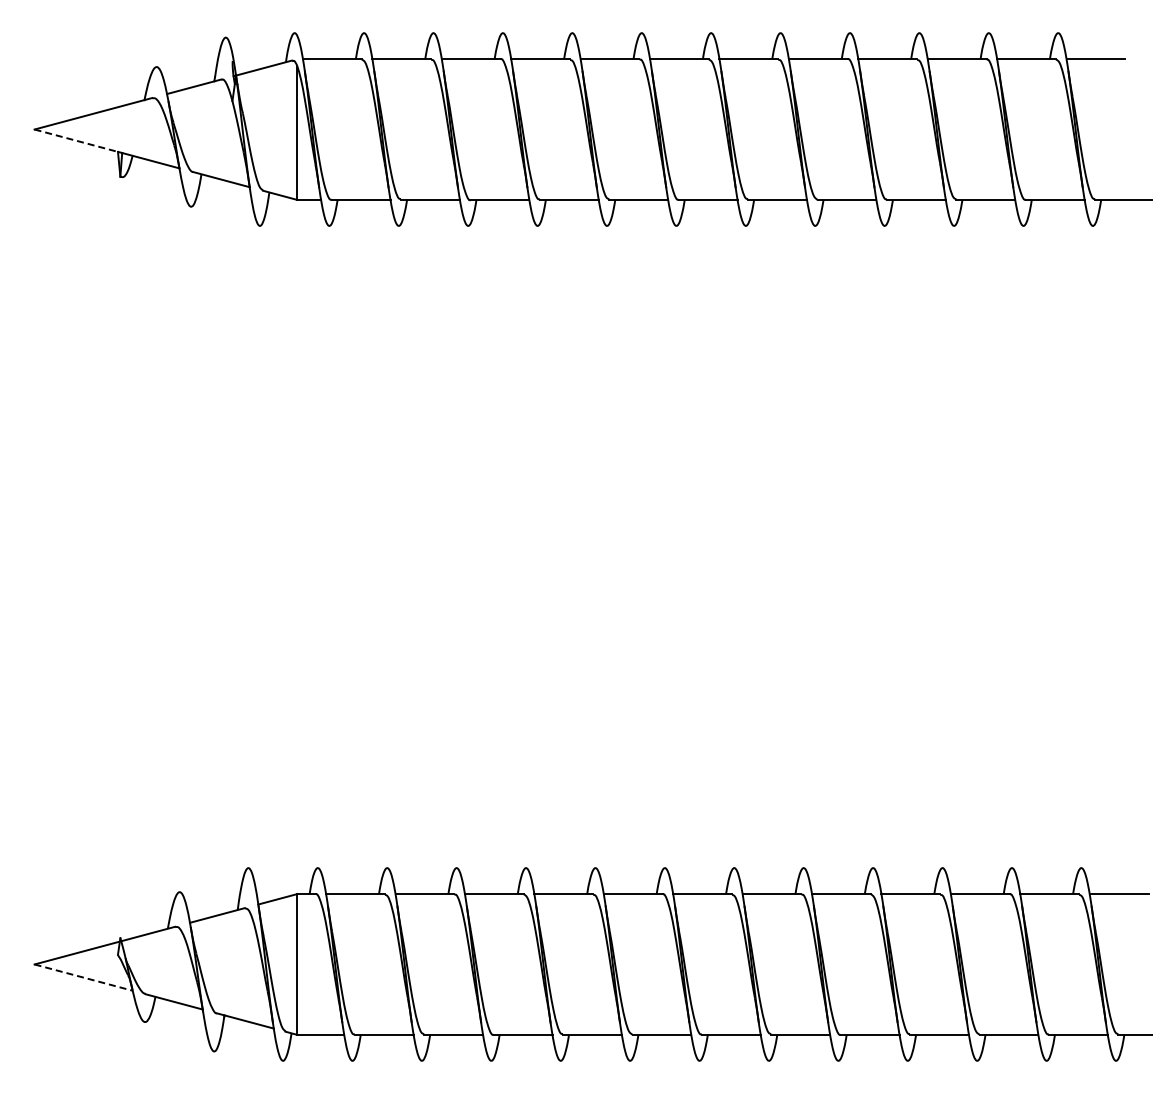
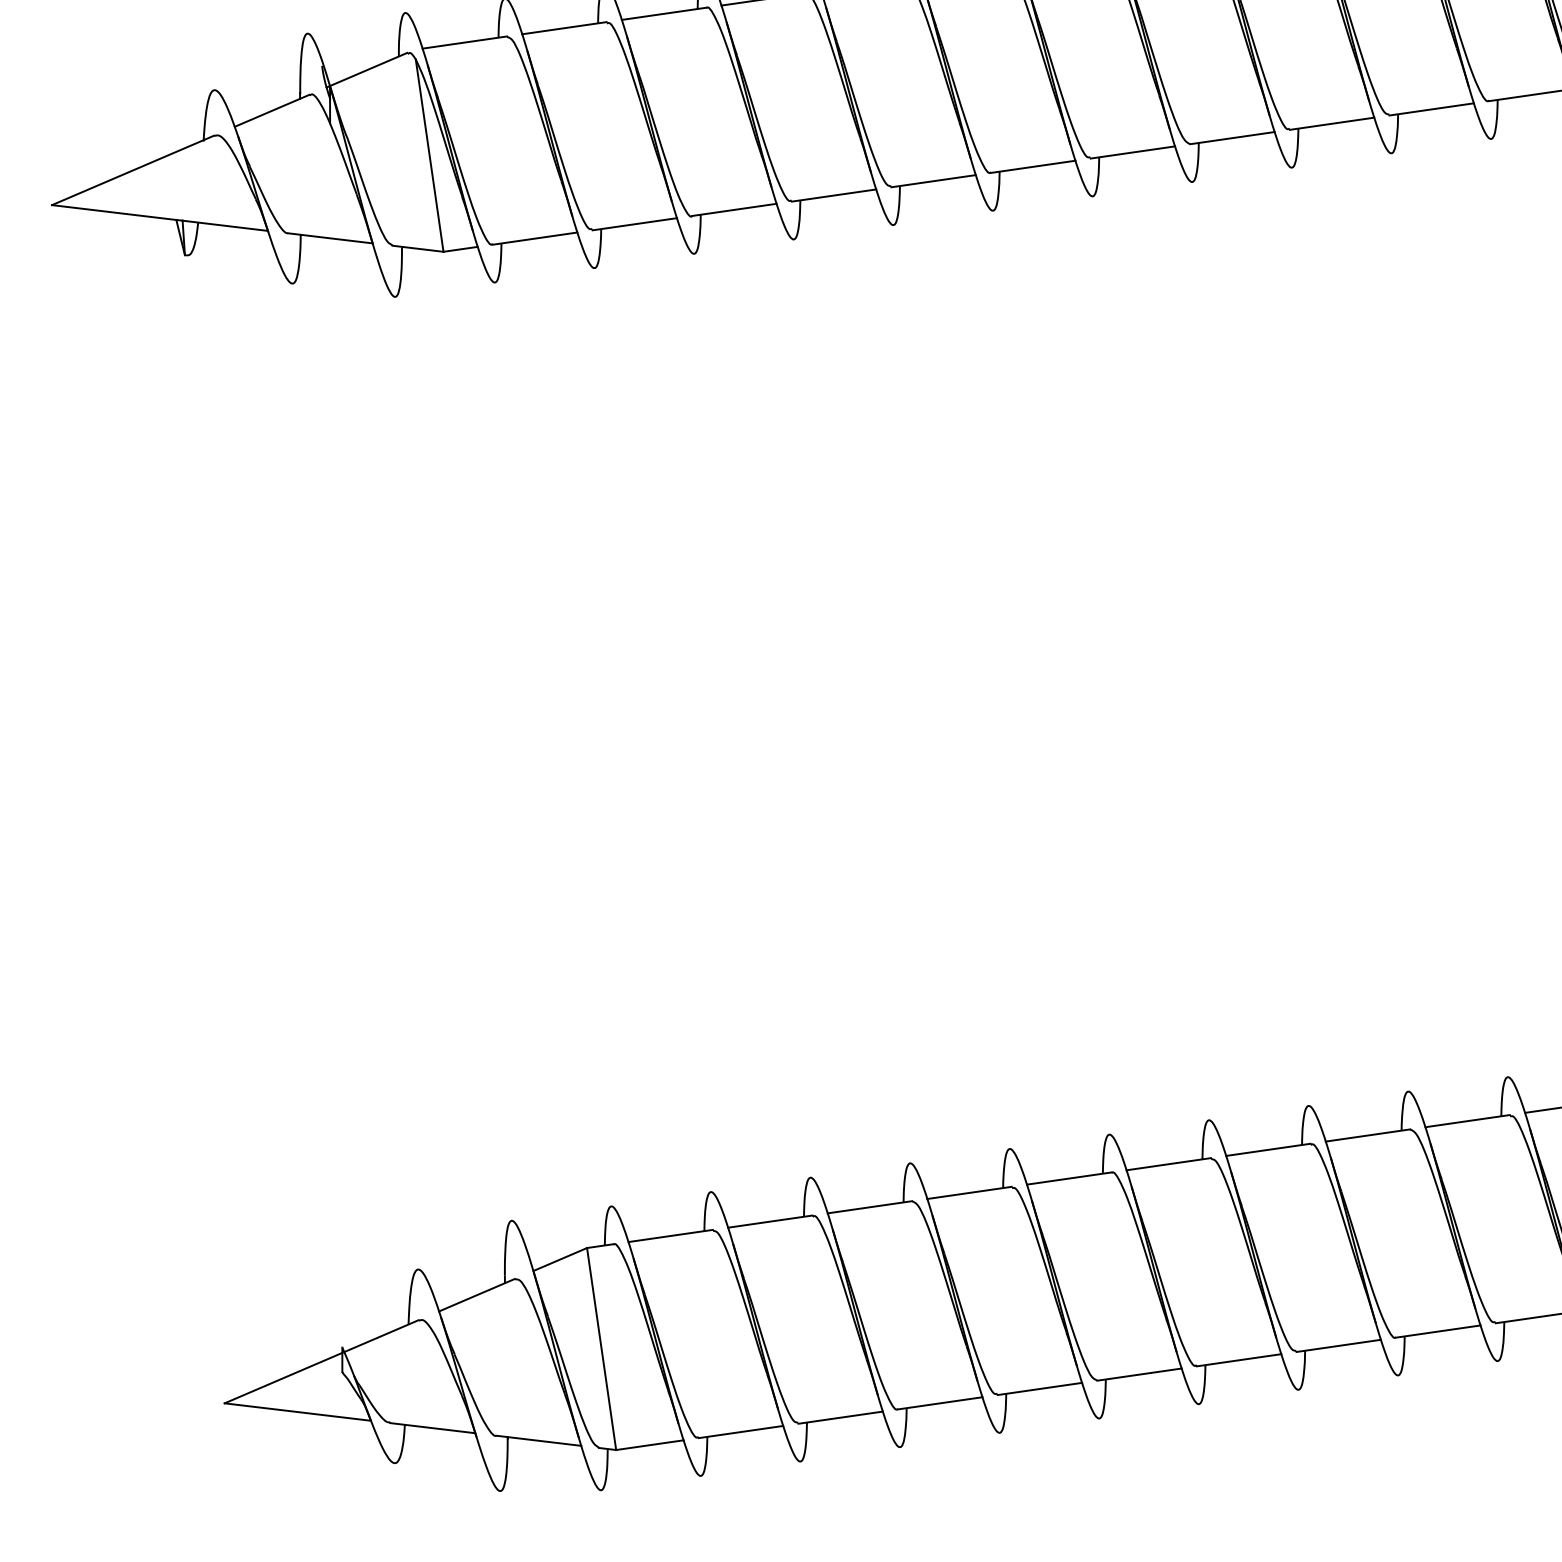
line: (77, 140) -> (115, 211), dashed -> solid
line: (83, 977) -> (297, 1411), dashed -> solid

